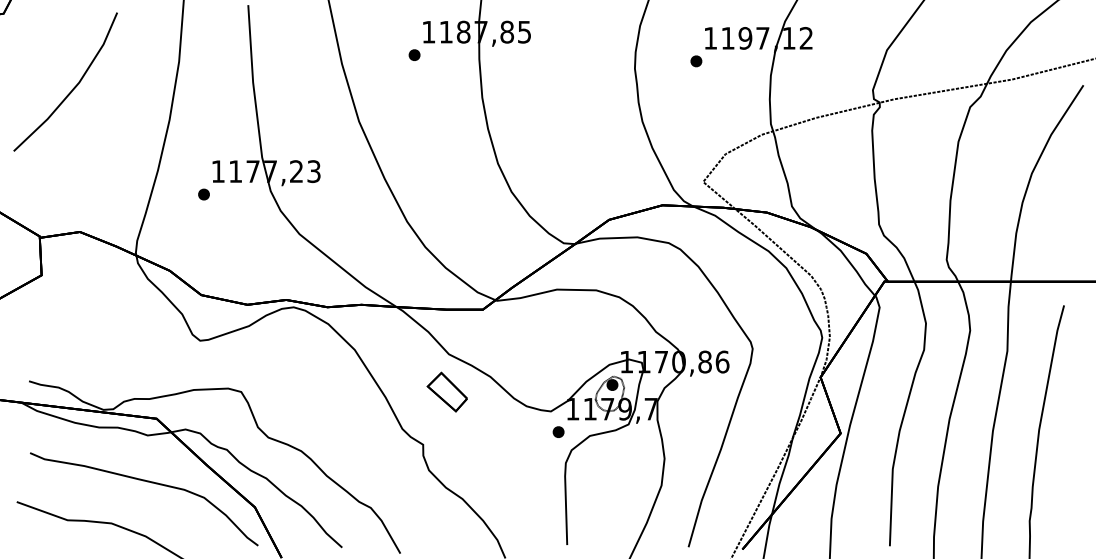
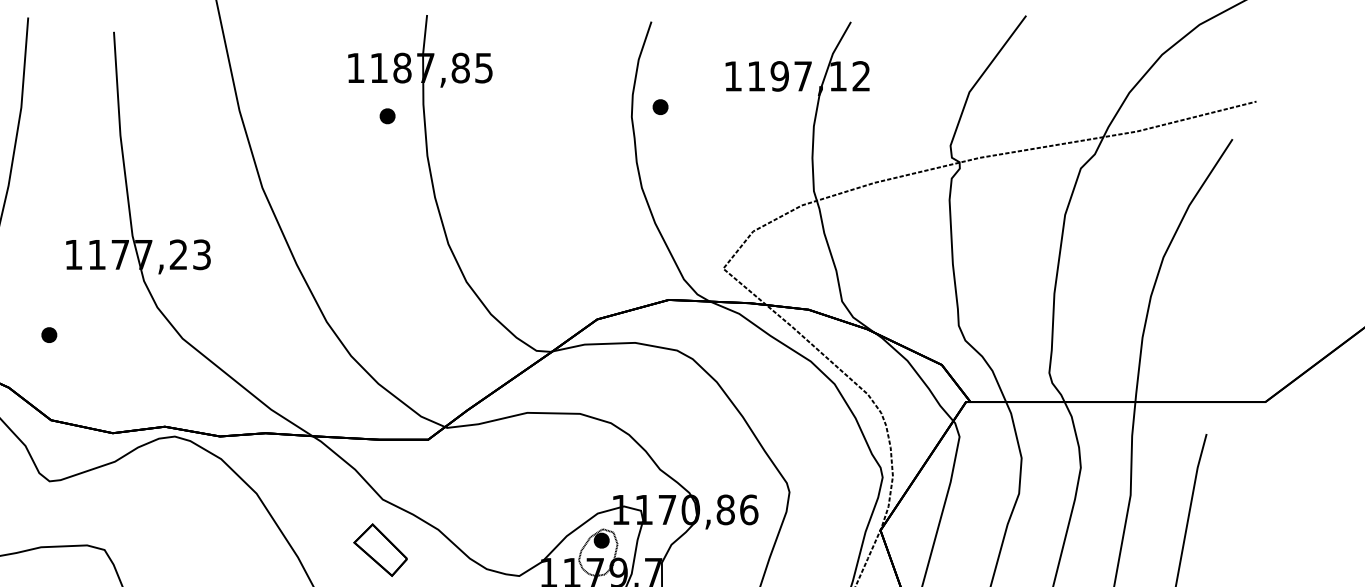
part: (414, 54) -> (387, 115), moved
part: (696, 61) -> (660, 107), moved
part: (203, 194) -> (48, 335), moved

